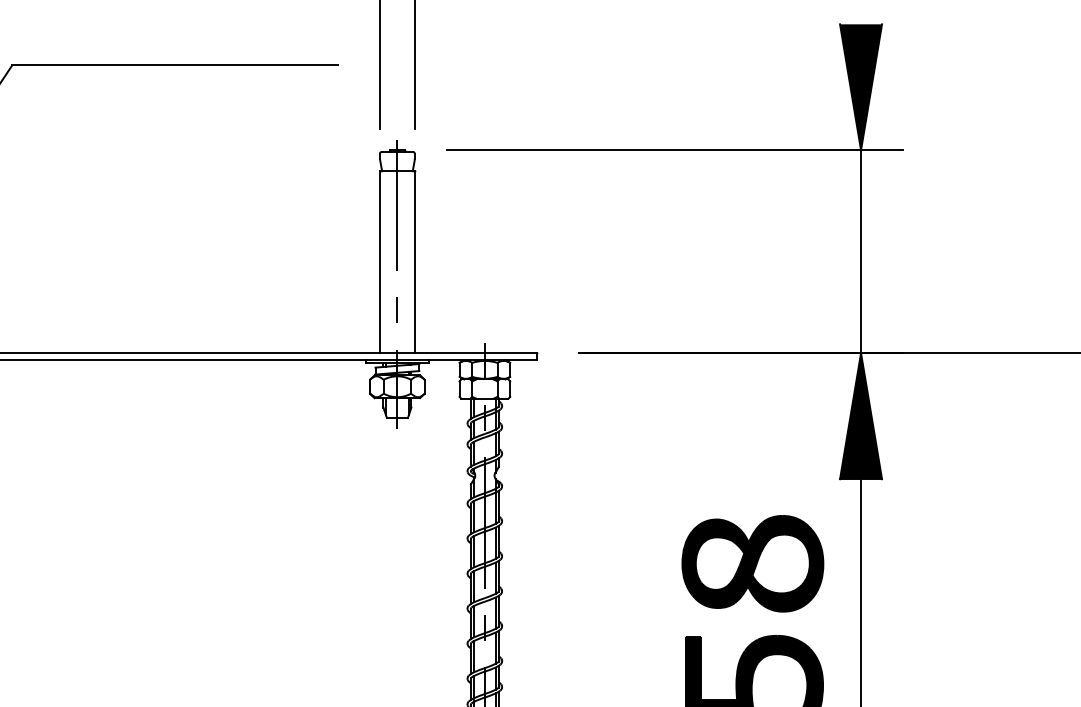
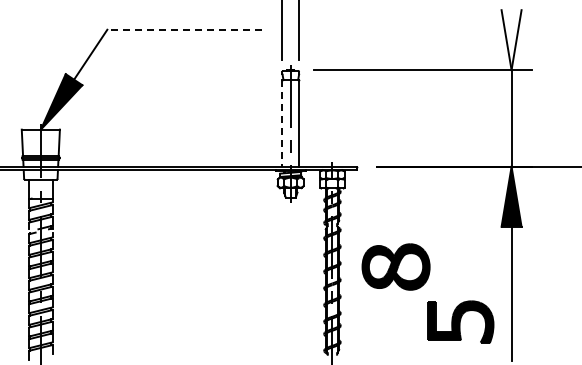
line: (174, 64) -> (184, 29), solid -> dashed
fill: (860, 88) -> (511, 40), removed
line: (379, 262) -> (282, 123), solid -> dashed
part: (751, 562) -> (395, 266), moved

